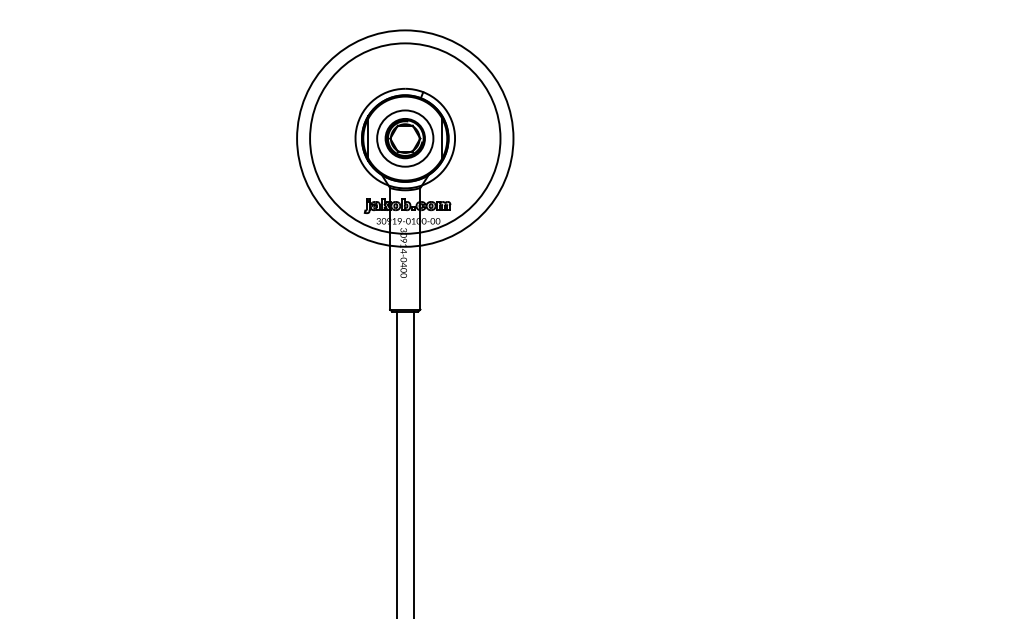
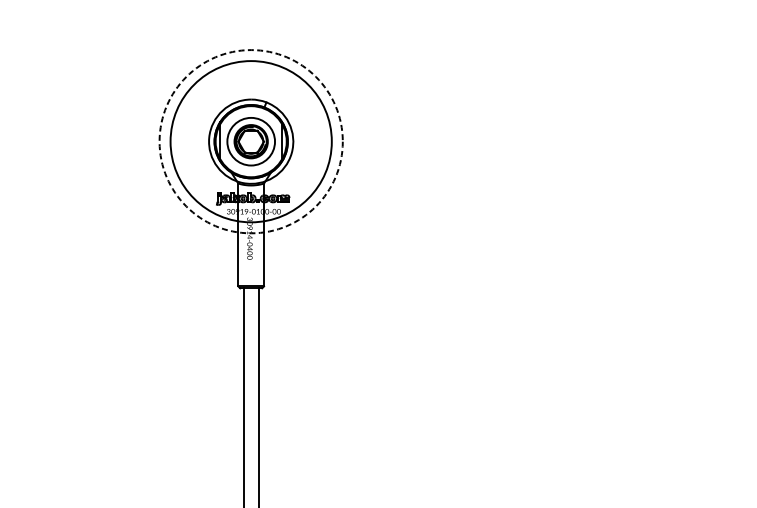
circle: (405, 138) -> (251, 141), solid -> dashed

